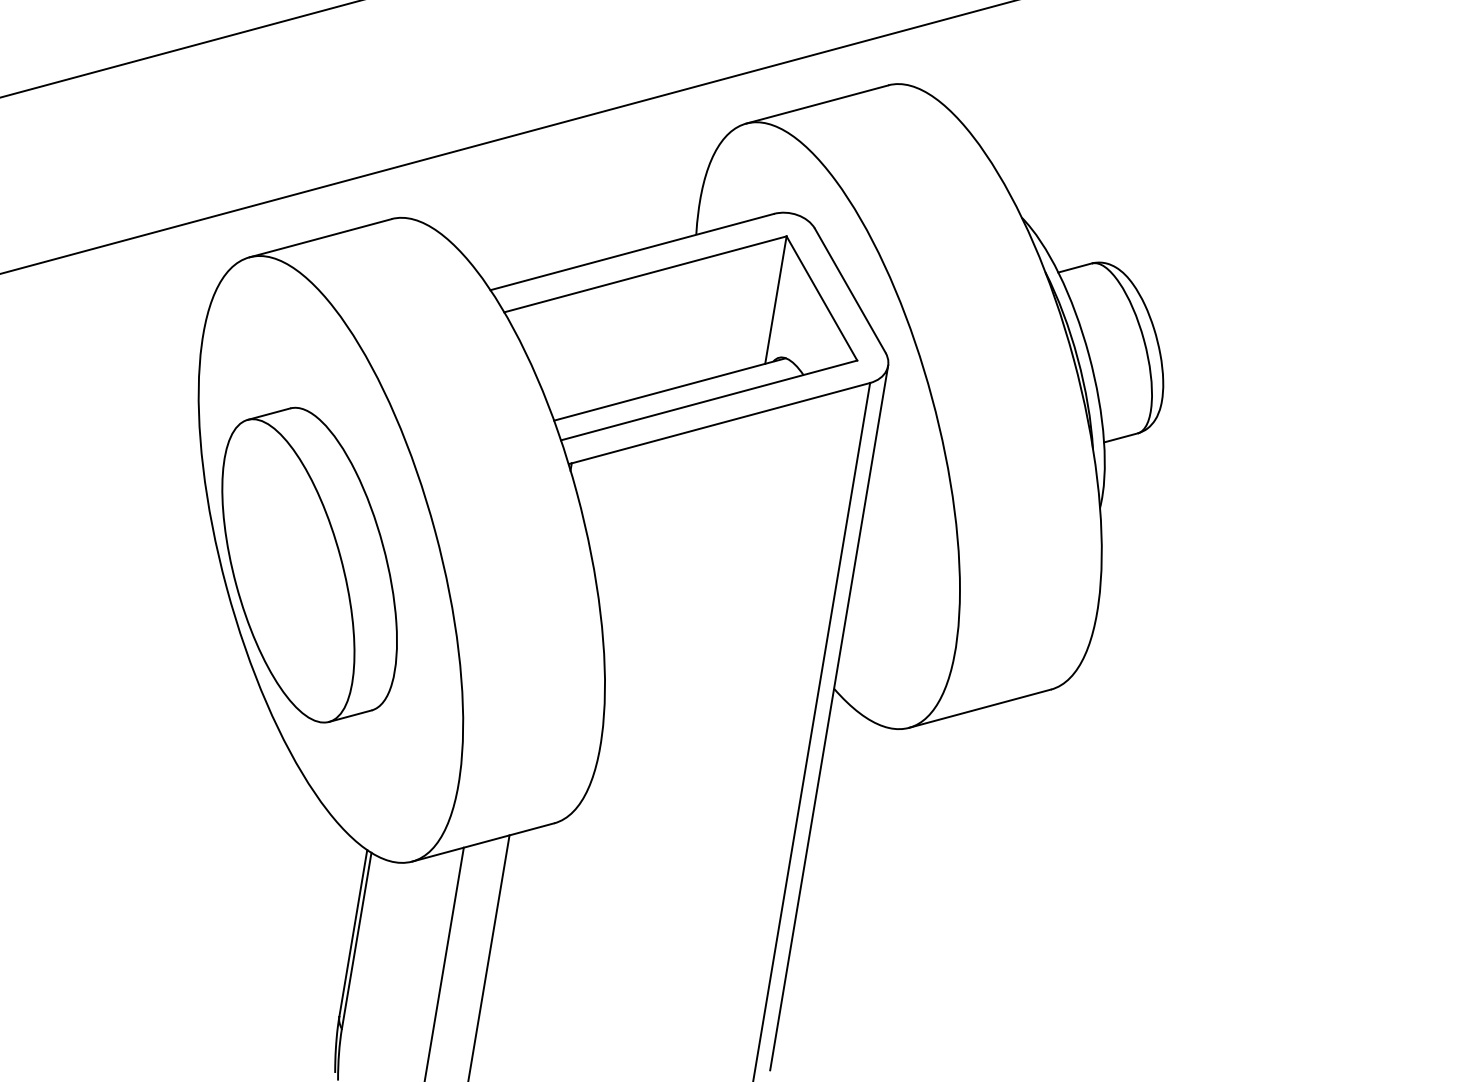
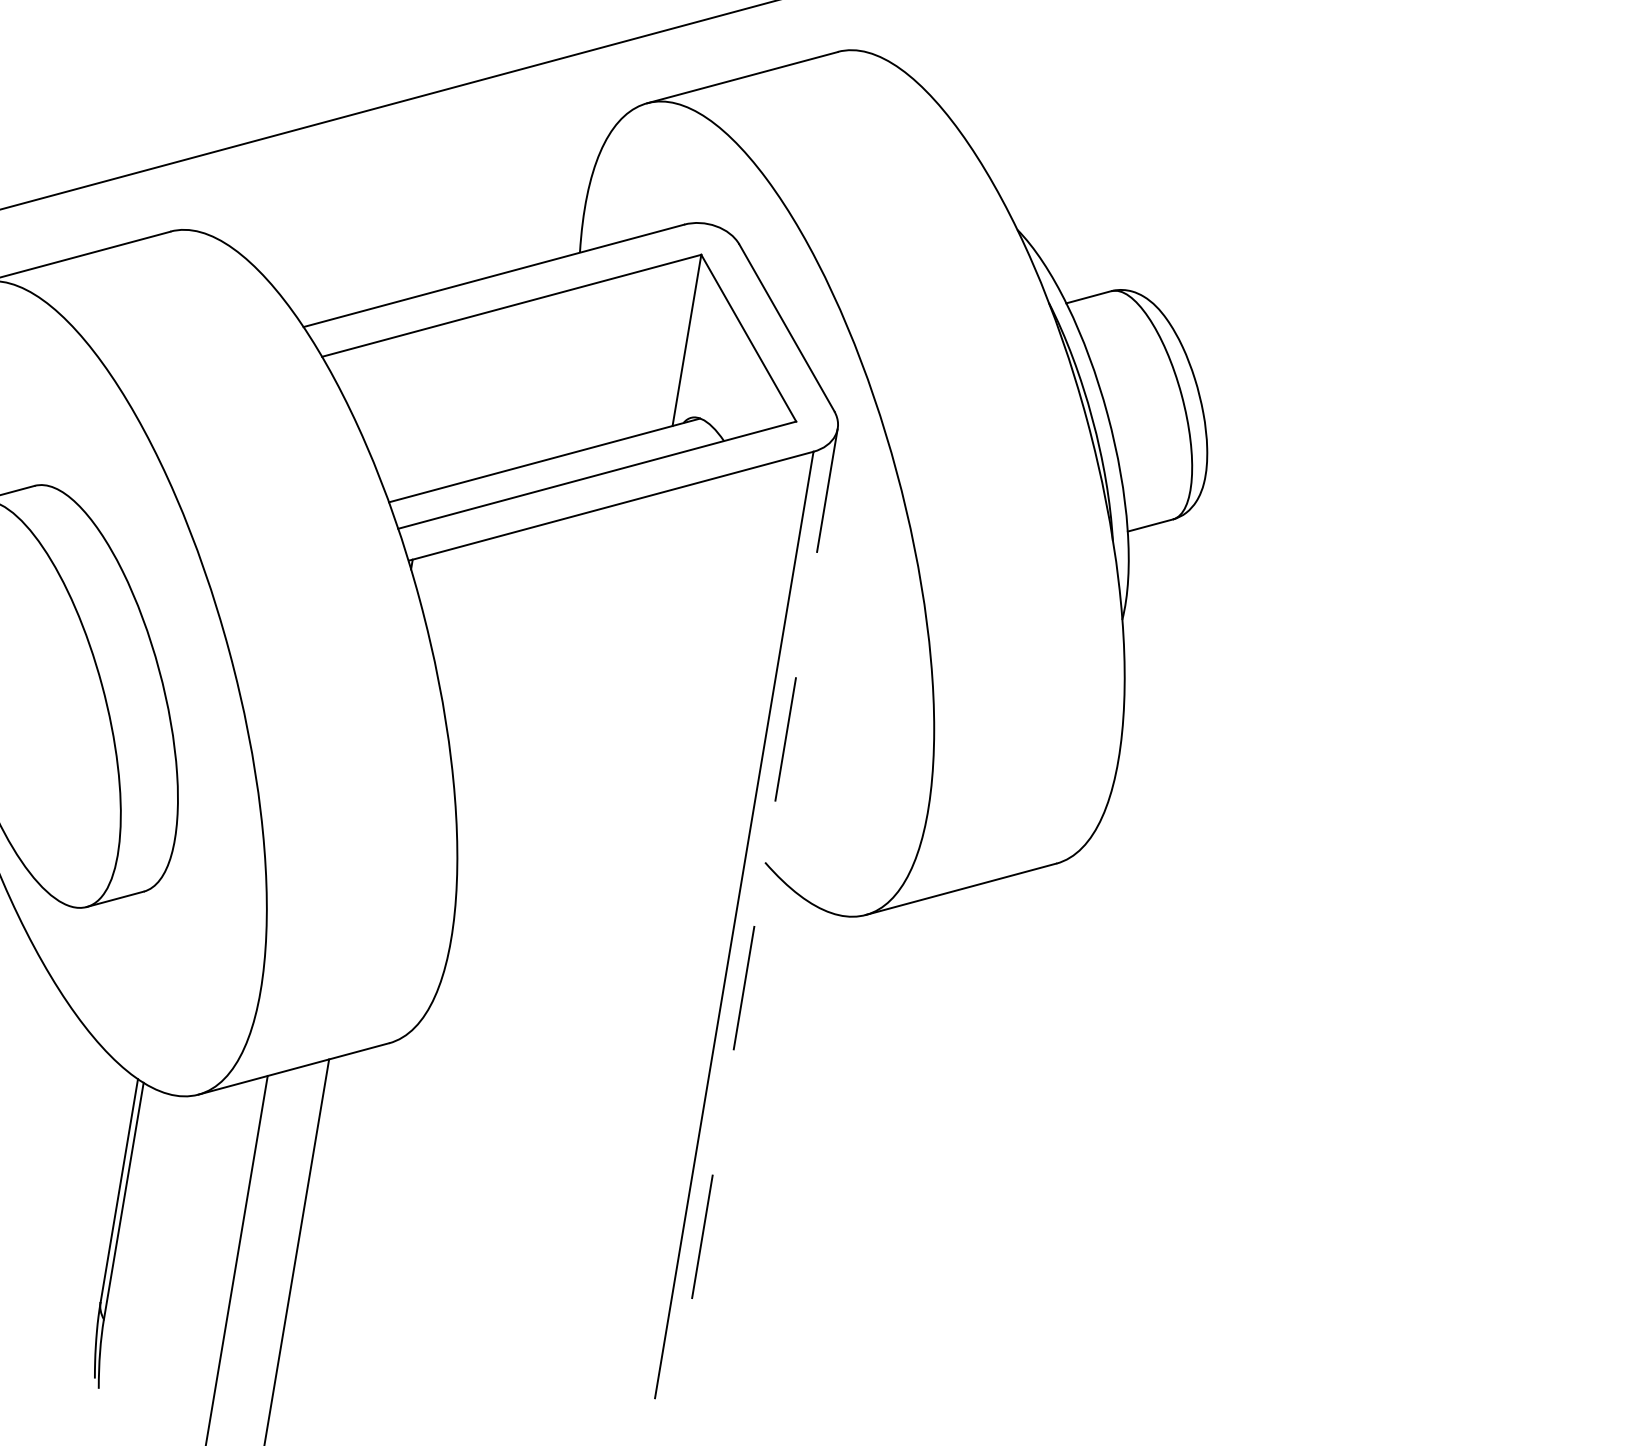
line: (829, 718) -> (758, 902), solid -> dashed

